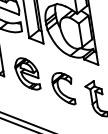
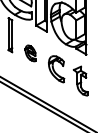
part: (27, 74) -> (30, 53), size x0.6

